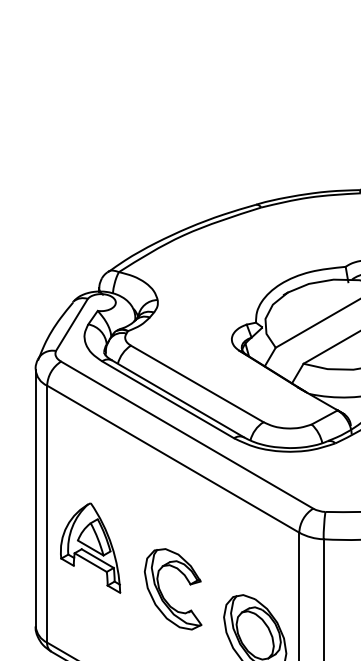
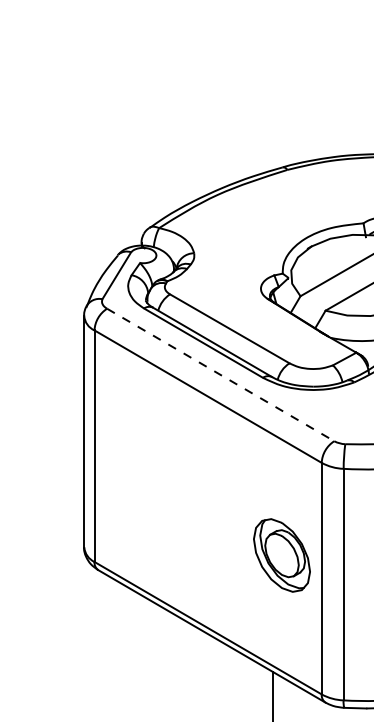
line: (188, 435) -> (221, 375), solid -> dashed
part: (90, 547) -> (133, 476), removed
part: (162, 593) -> (198, 517), removed

